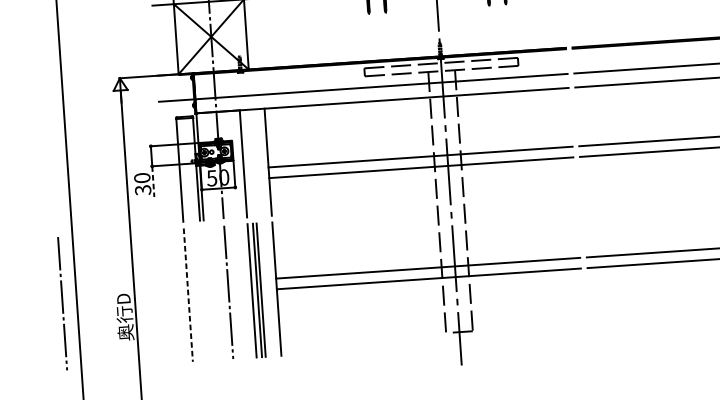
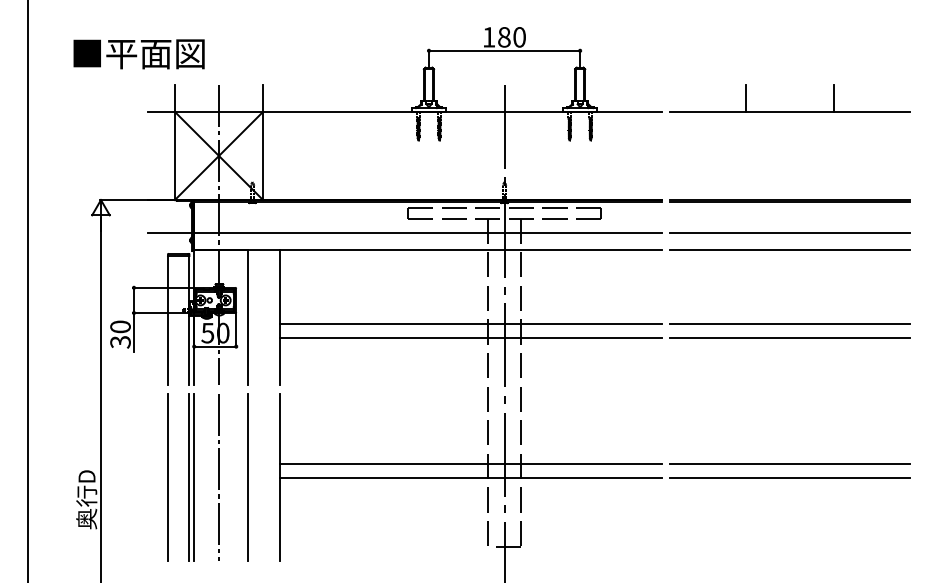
line: (153, 181) -> (134, 332), dashed -> solid
part: (259, 290) -> (191, 477), moved
line: (188, 295) -> (168, 477), dashed -> solid
line: (62, 303) -> (9, 477), removed

